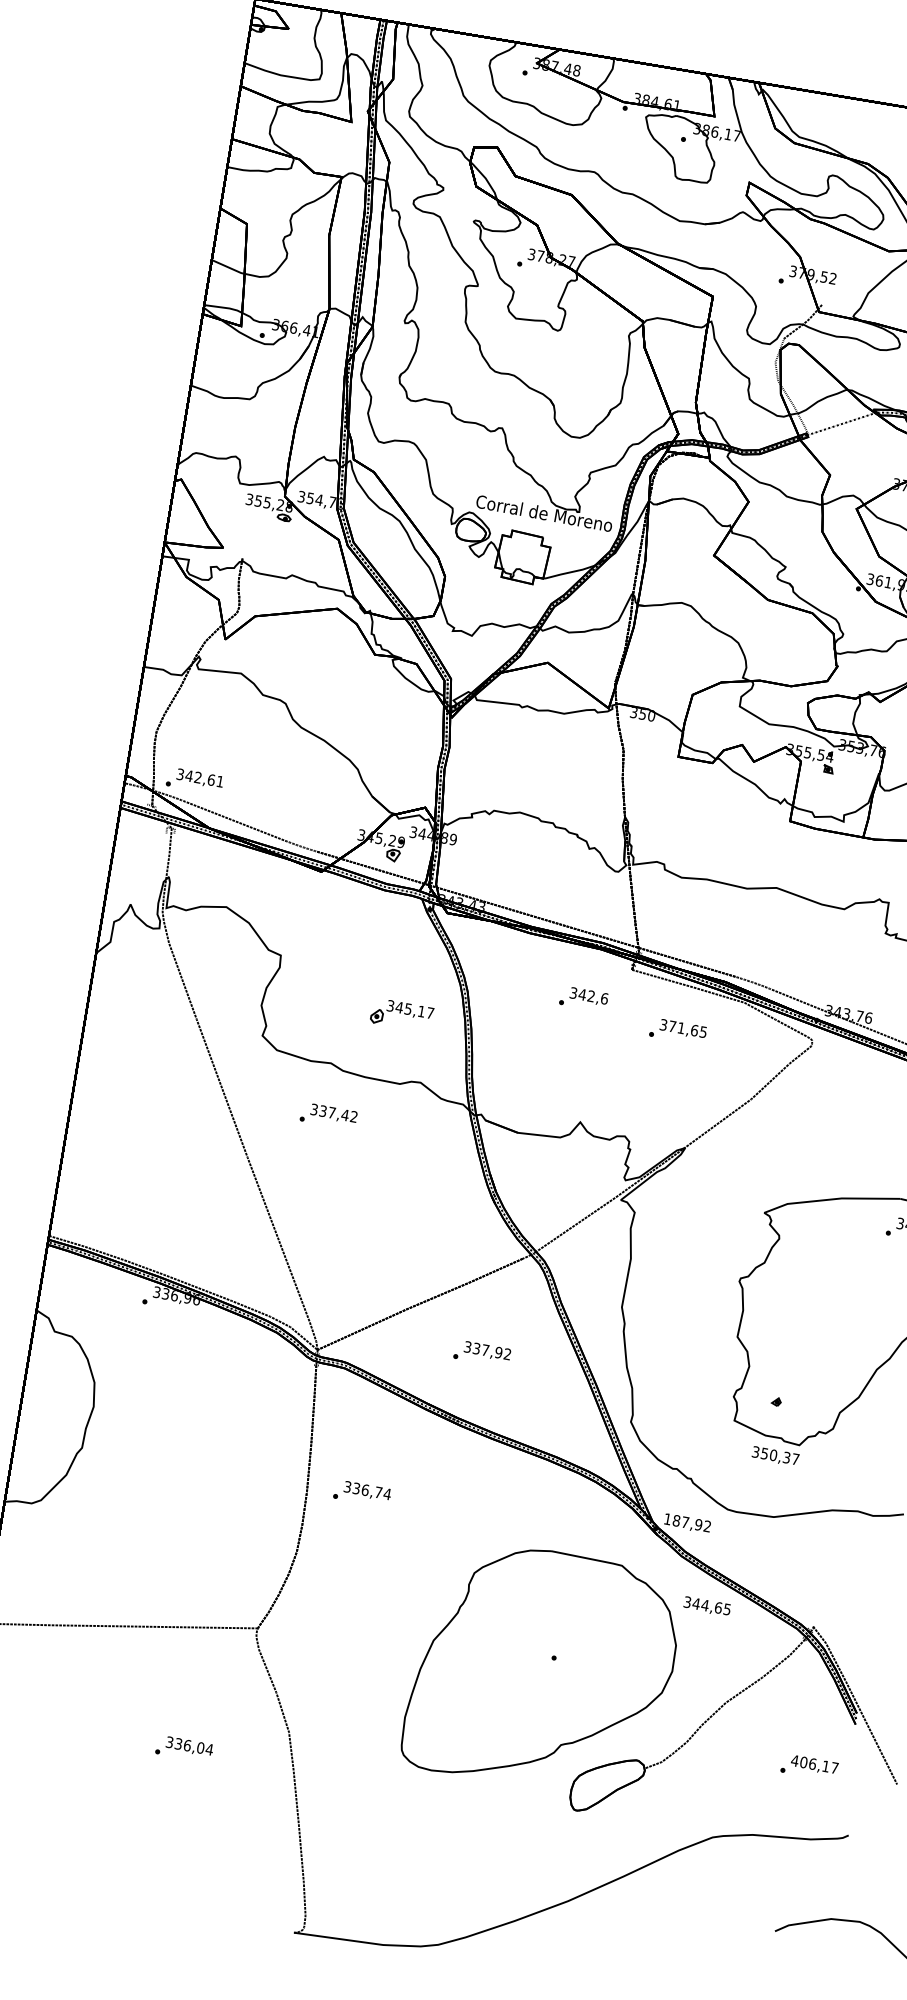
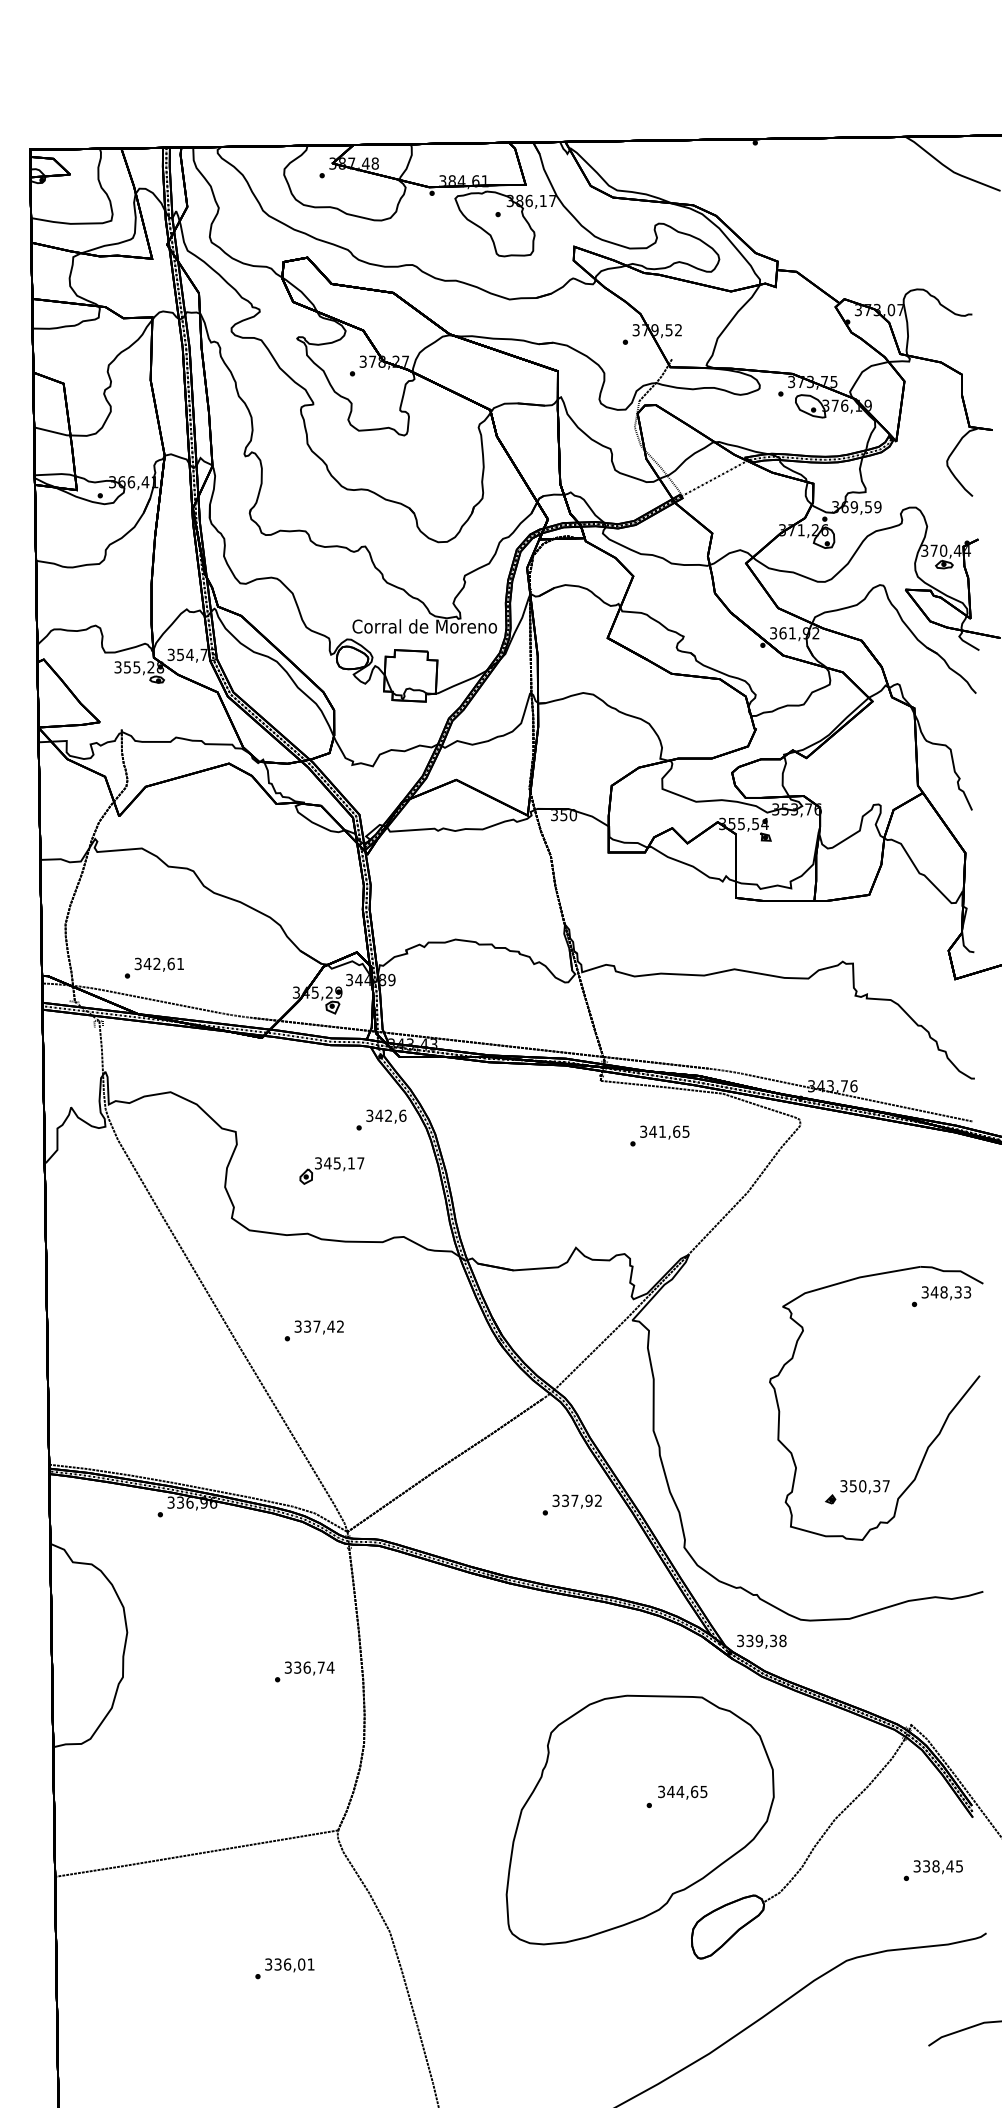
text: (195, 780) -> (154, 967), moved
text: (583, 998) -> (381, 1119), moved
part: (401, 1014) -> (331, 1170), moved
text: (671, 1026) -> (652, 1131), 371,65 -> 341,65
text: (328, 1115) -> (313, 1330), moved
text: (481, 1353) -> (571, 1504), moved
text: (775, 1455) -> (864, 1486), moved
text: (362, 1493) -> (304, 1671), moved
text: (687, 1522) -> (761, 1640), 187,92 -> 339,38
text: (707, 1606) -> (682, 1792), moved
text: (209, 1749) -> (310, 1964), 336,04 -> 336,01
text: (814, 1764) -> (937, 1866), 406,17 -> 338,45

